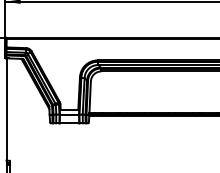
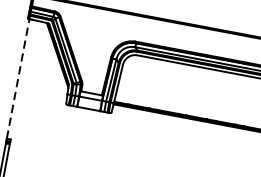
line: (6, 109) -> (18, 78), solid -> dashed

